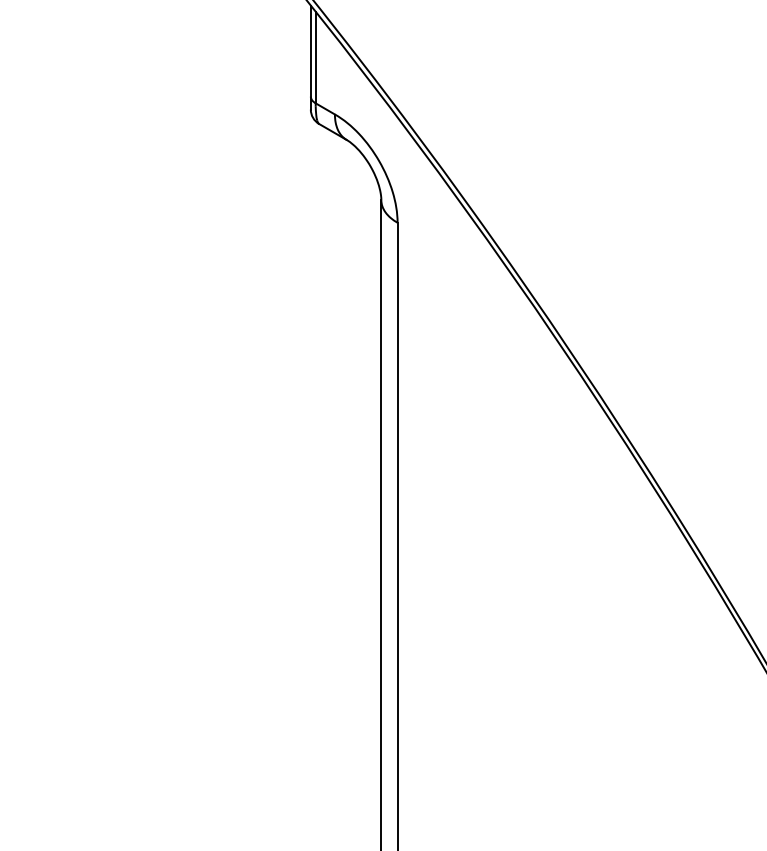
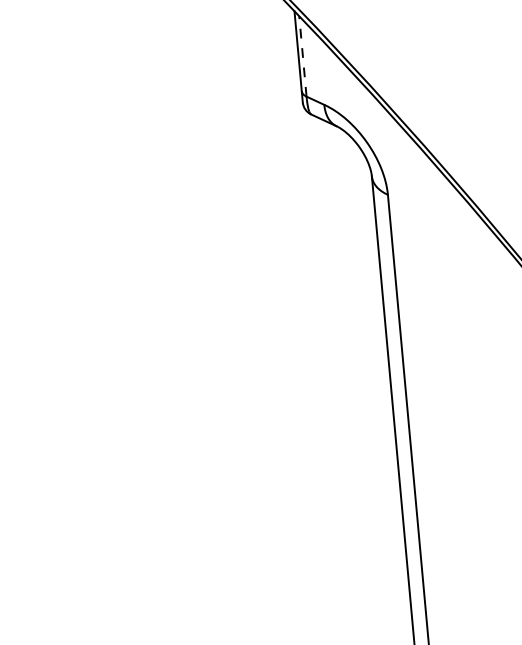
line: (315, 57) -> (302, 56), solid -> dashed

